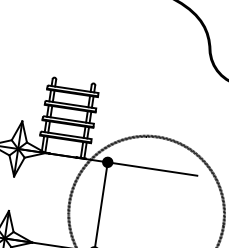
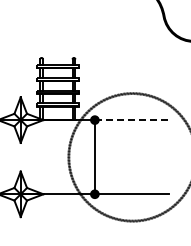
line: (153, 169) -> (132, 120), solid -> dashed

